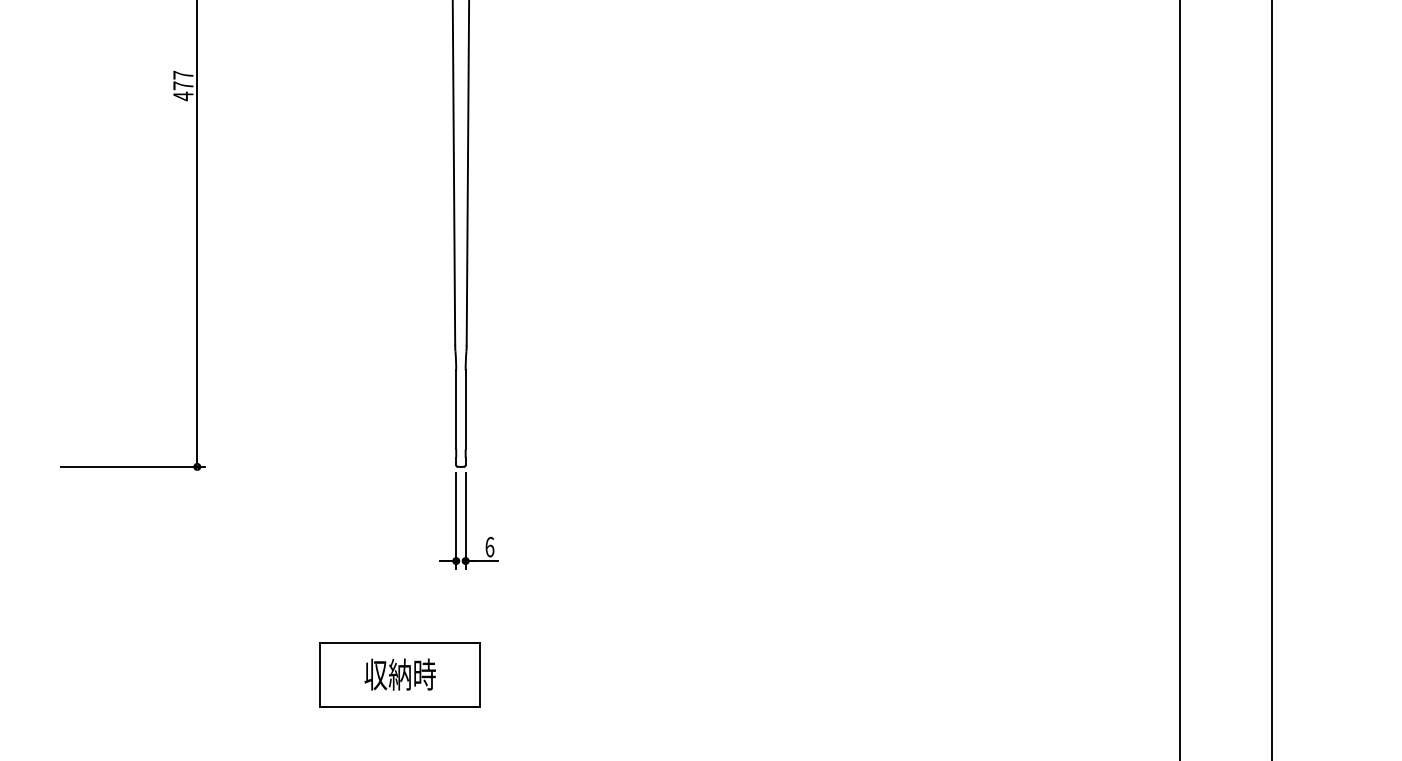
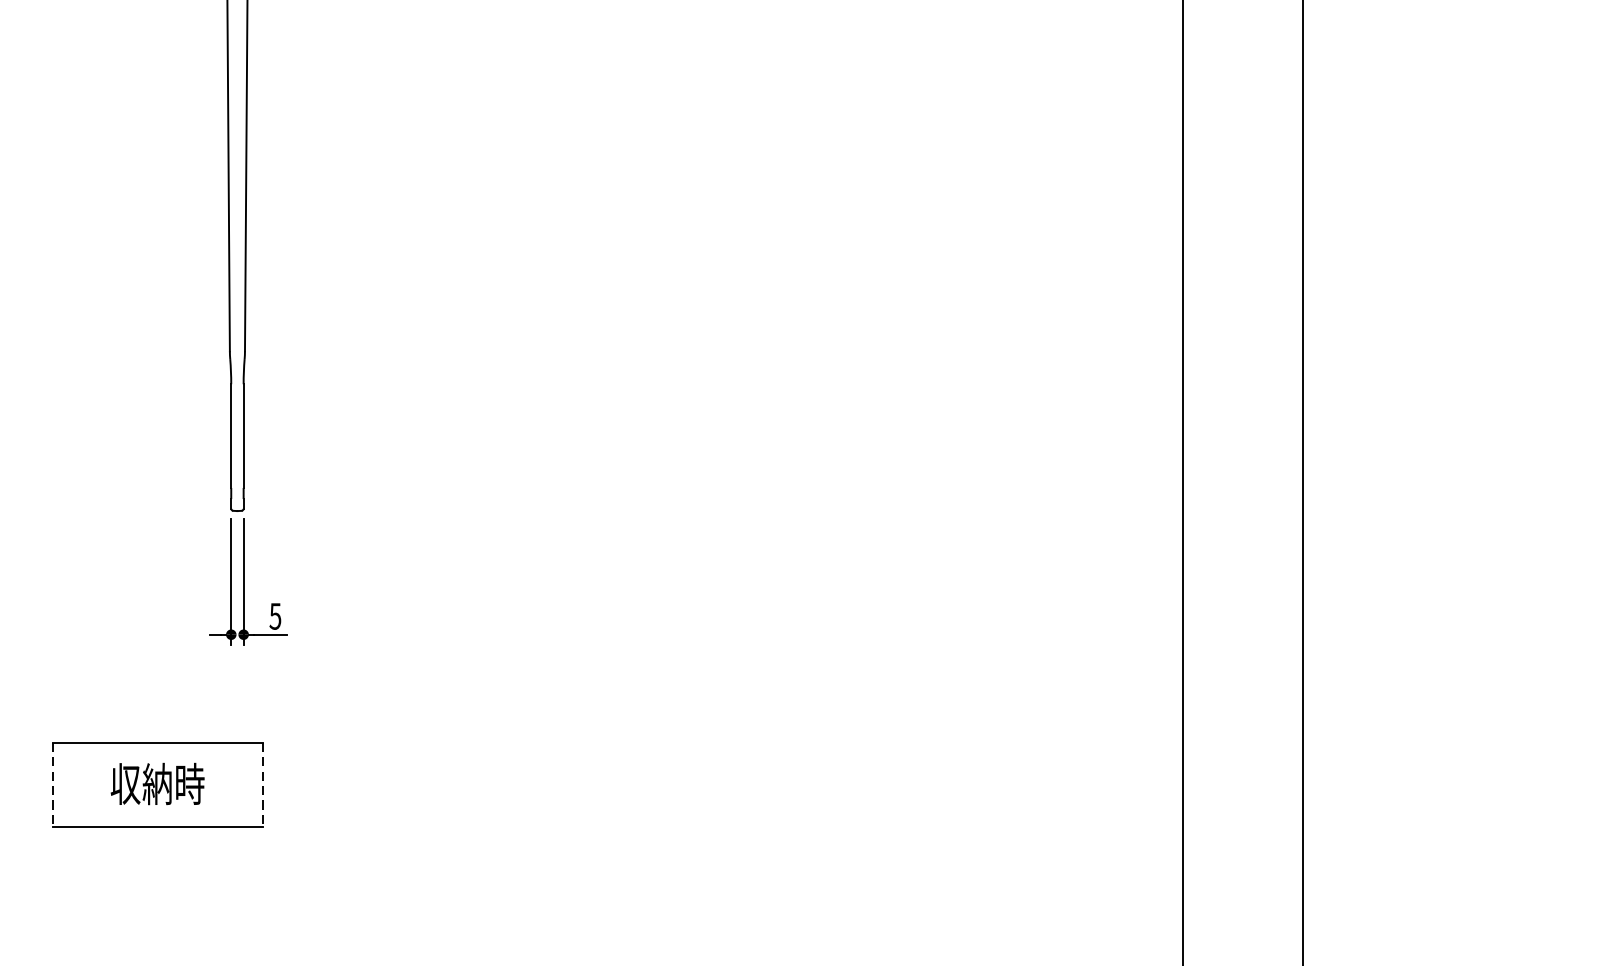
text: (489, 546) -> (274, 615), 6 -> 5
line: (320, 675) -> (52, 785), solid -> dashed
line: (480, 675) -> (263, 785), solid -> dashed

